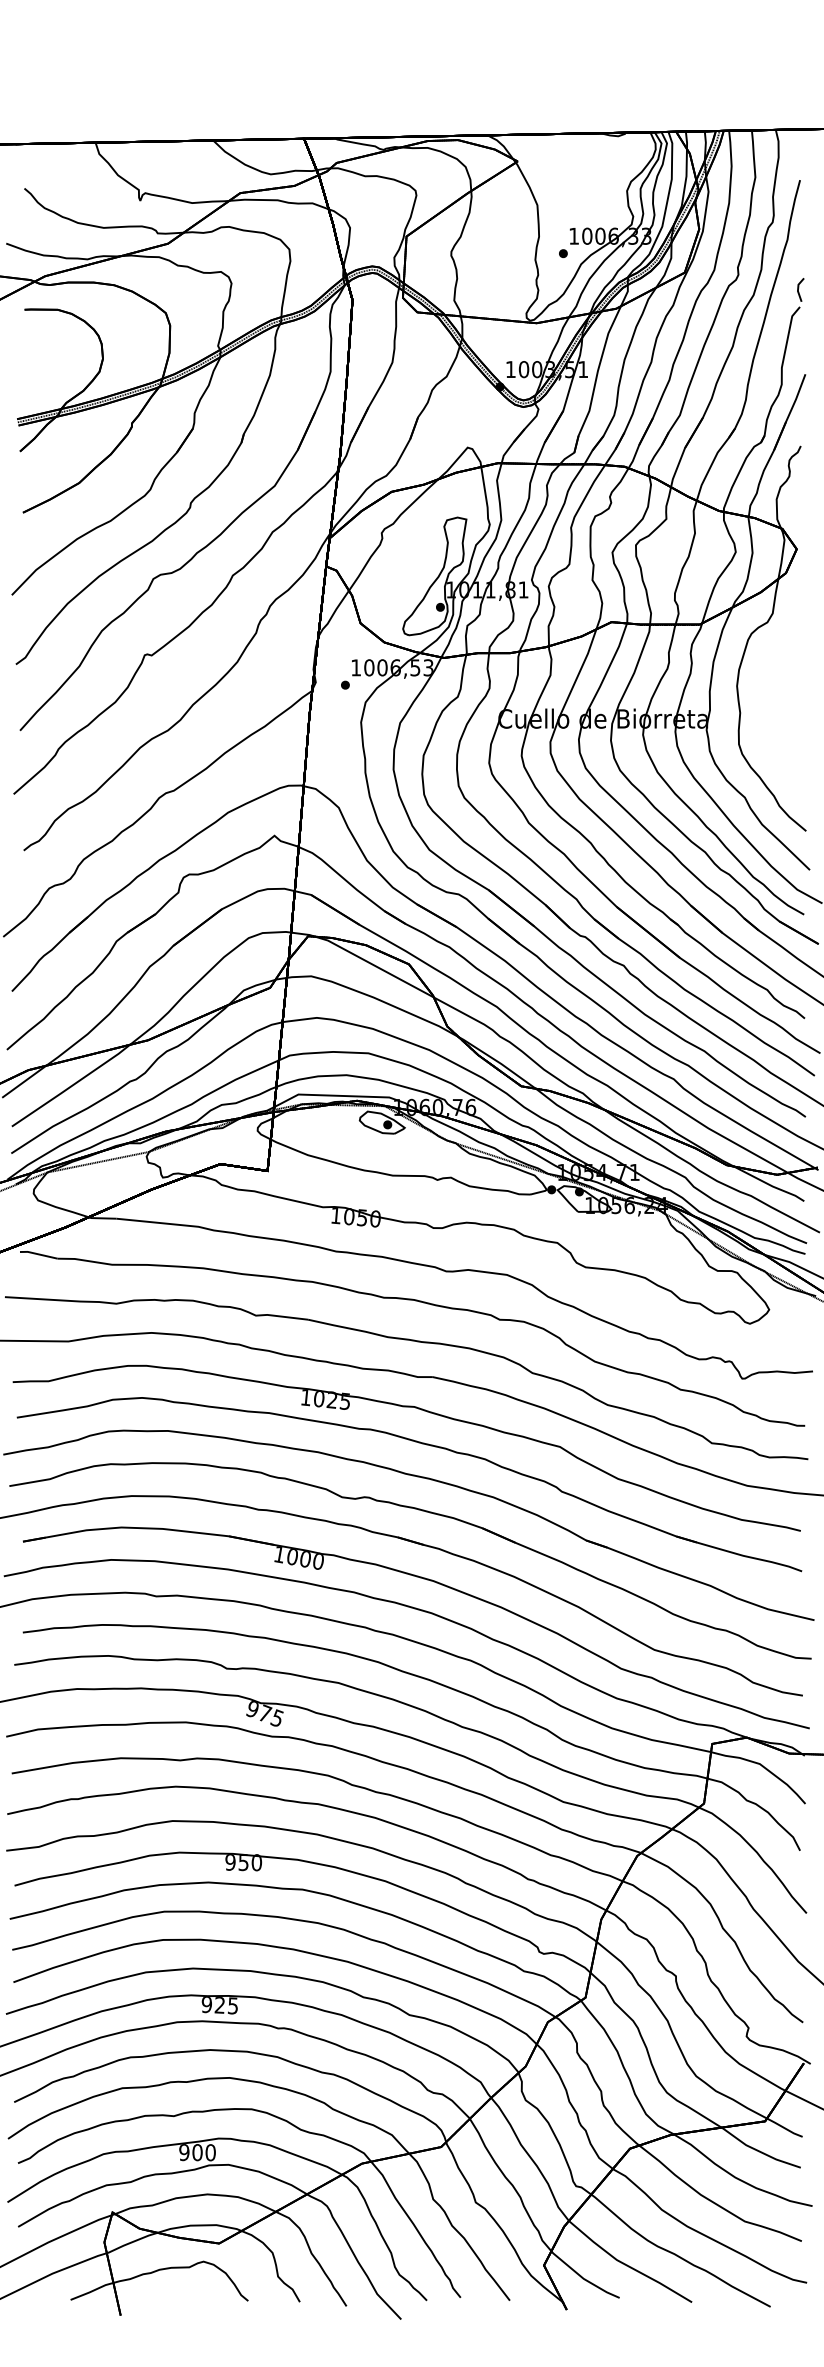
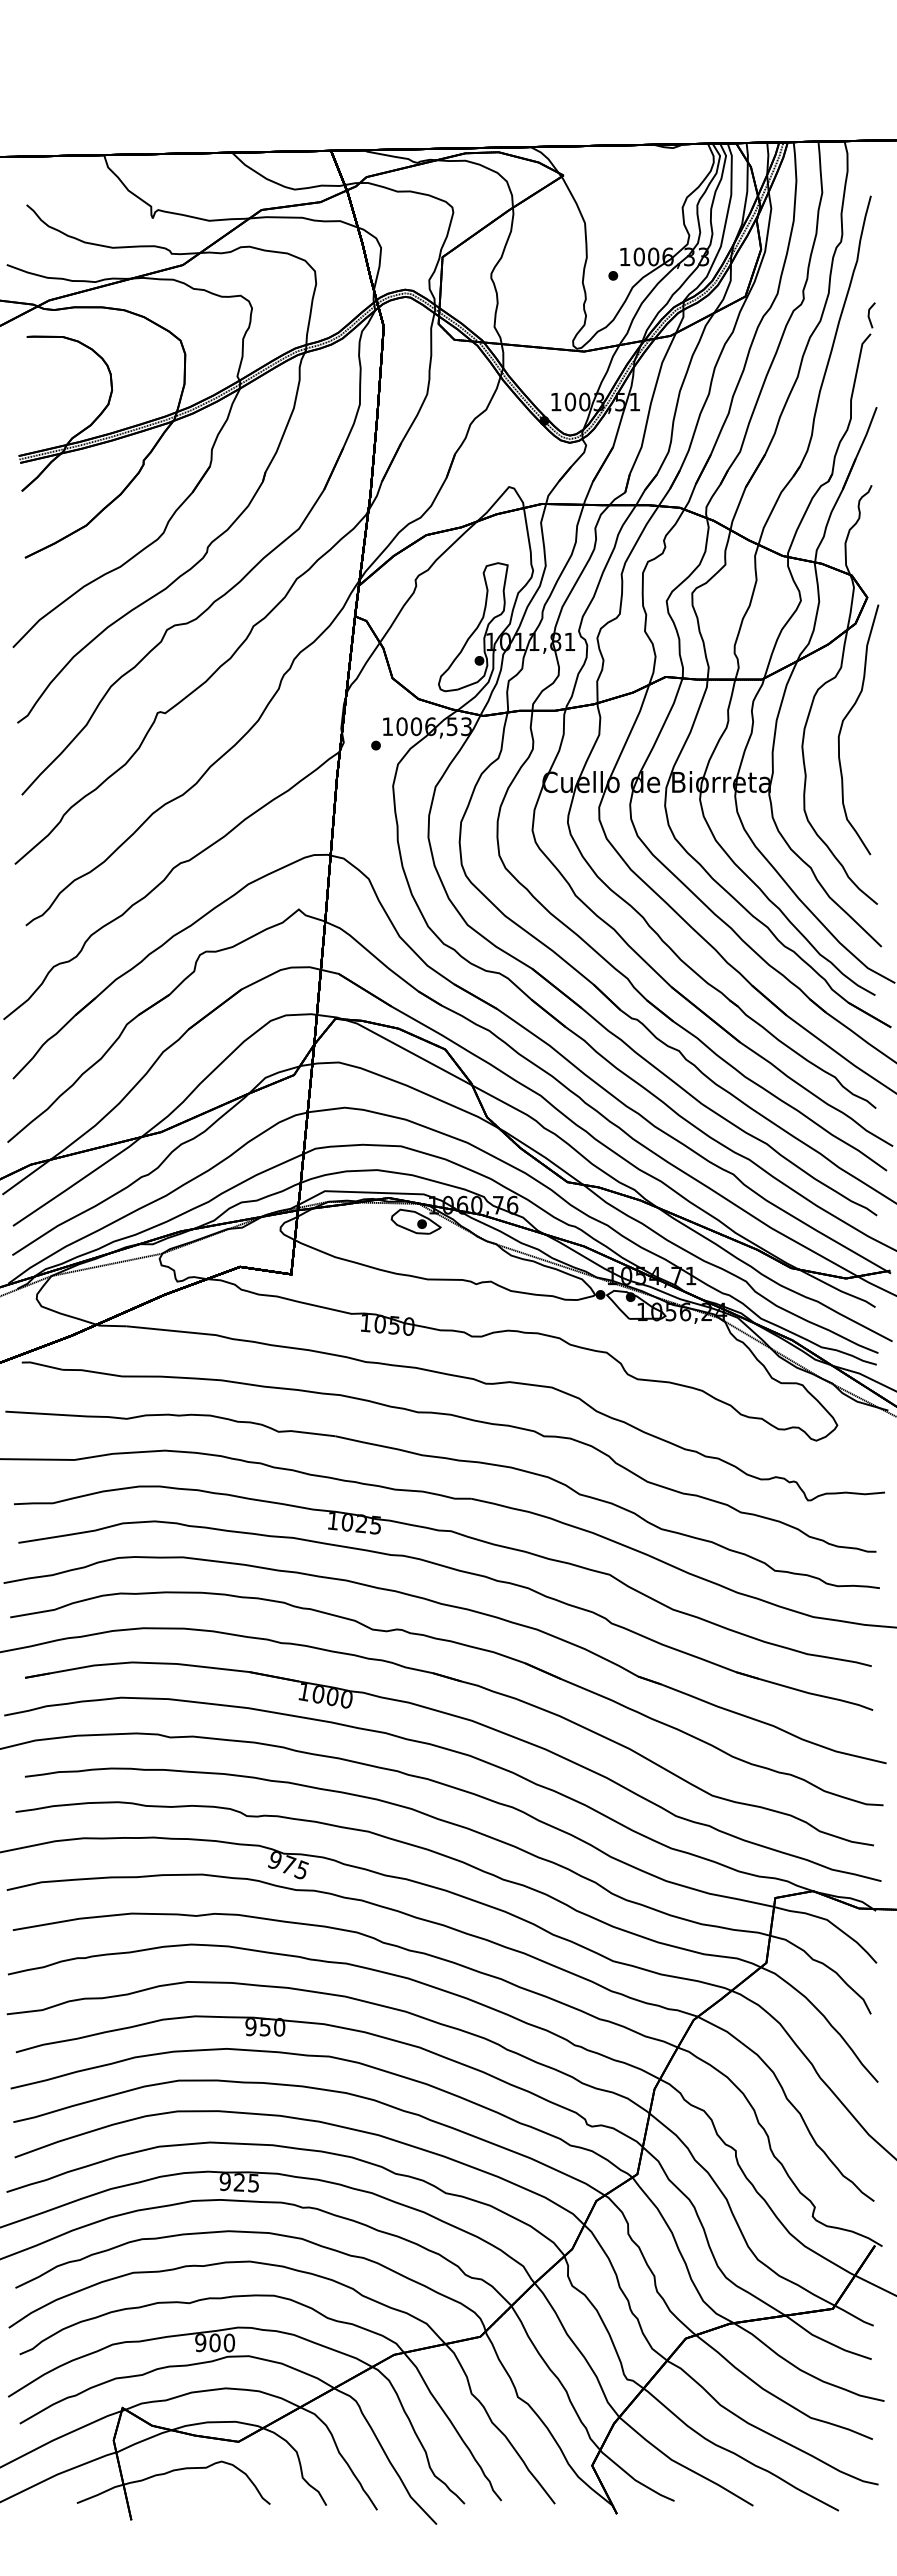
part: (773, 668) -> (842, 727), added

